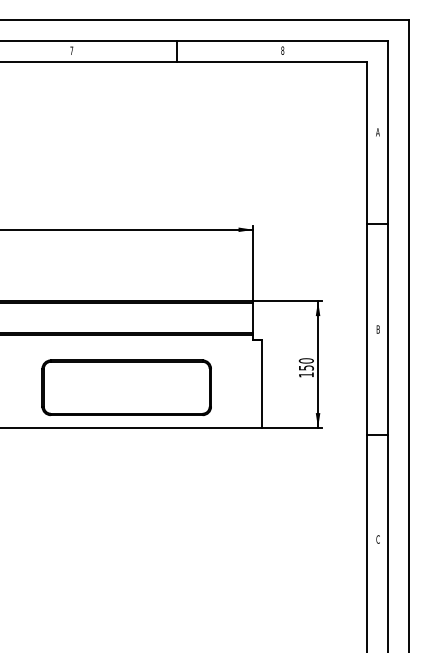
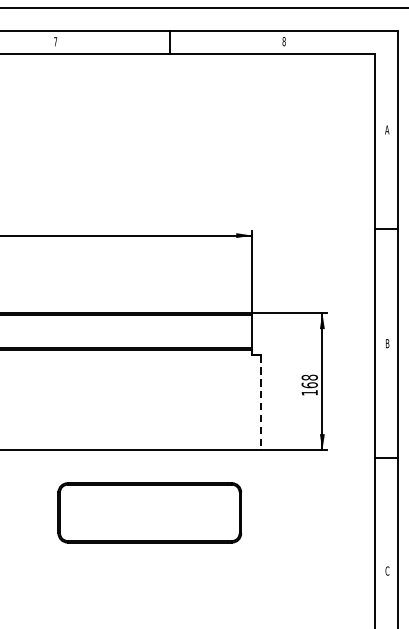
text: (305, 364) -> (308, 381), 150 -> 168
line: (261, 384) -> (261, 403), solid -> dashed
part: (126, 387) -> (149, 512), moved

